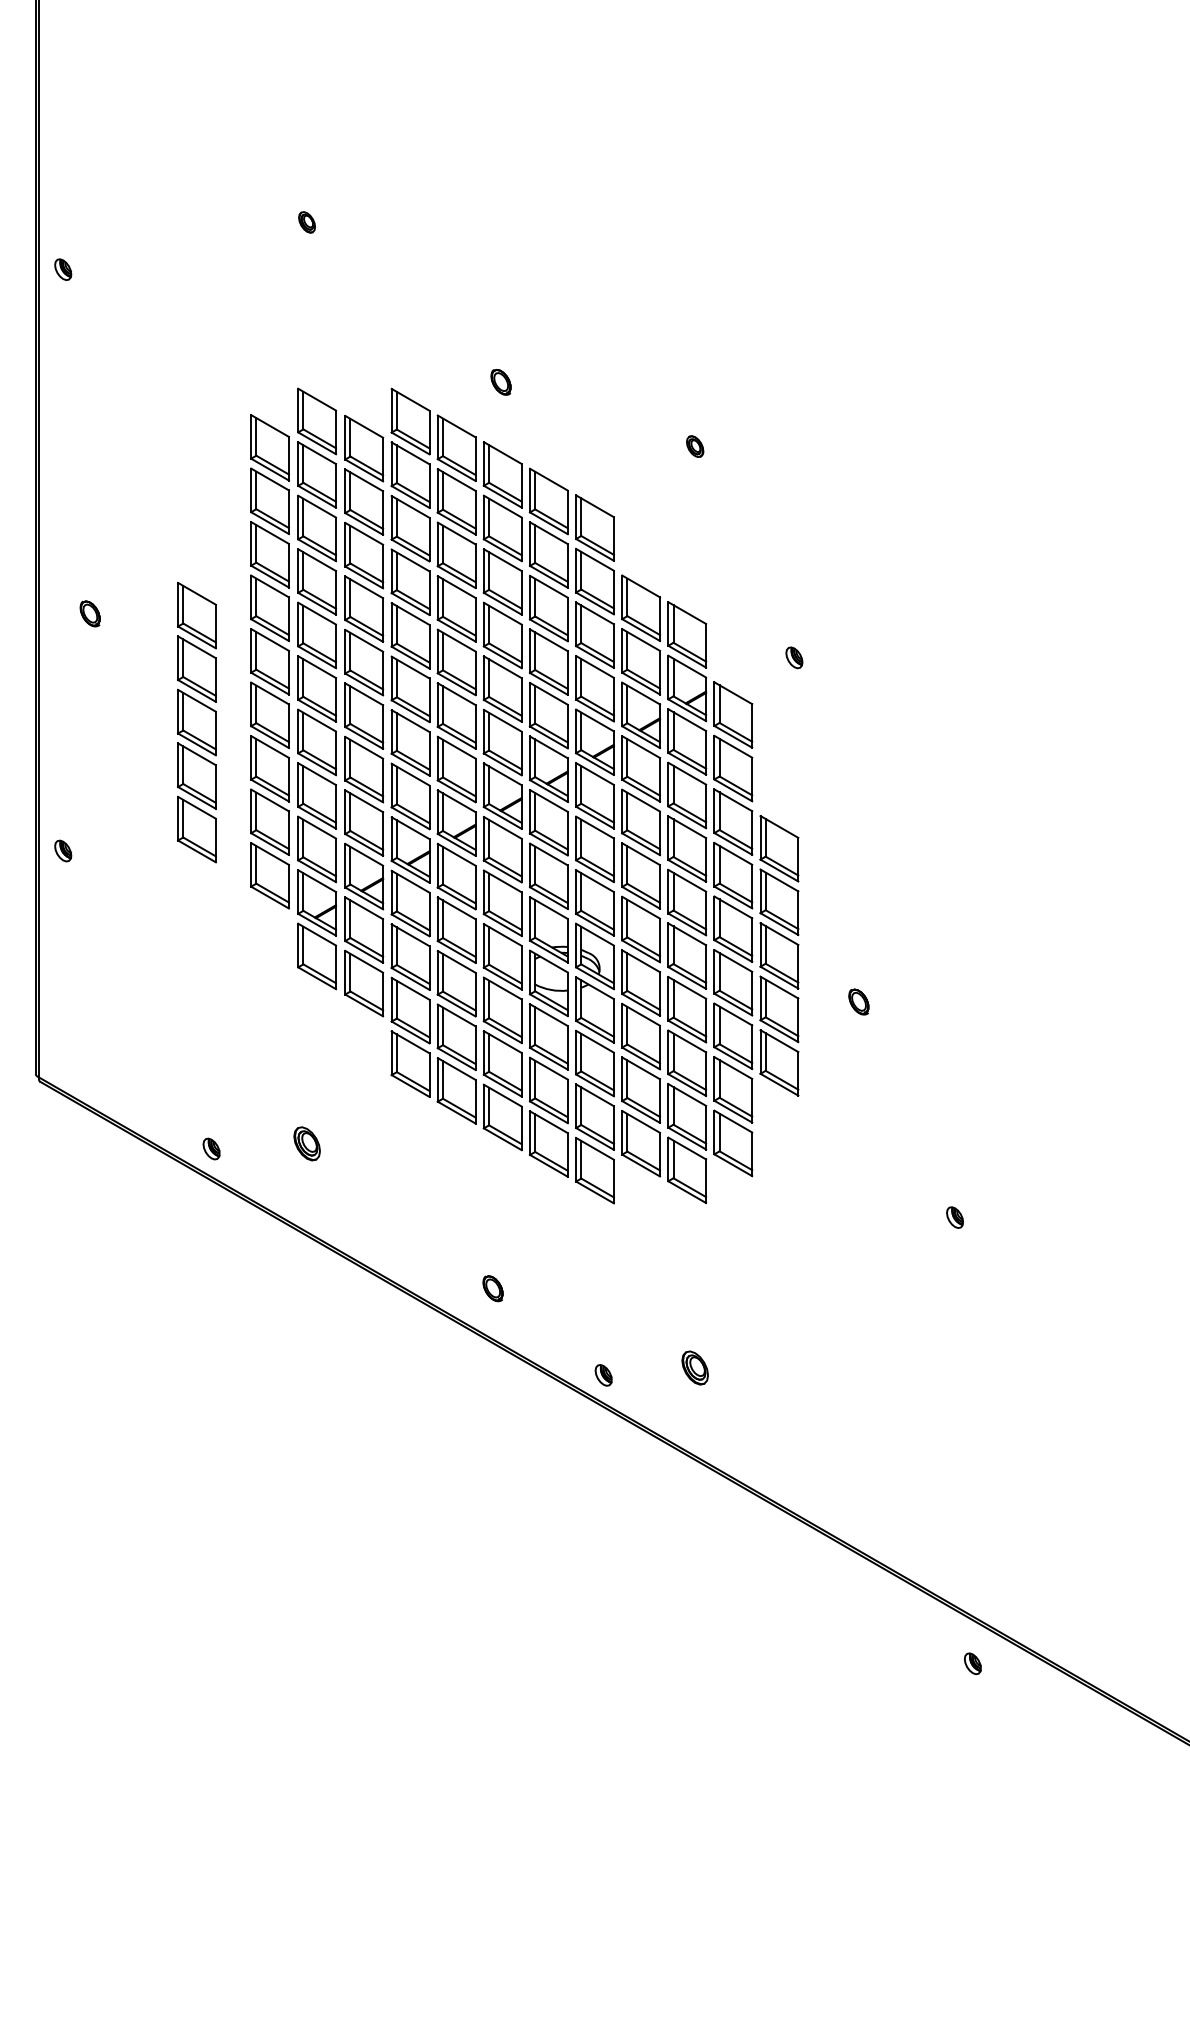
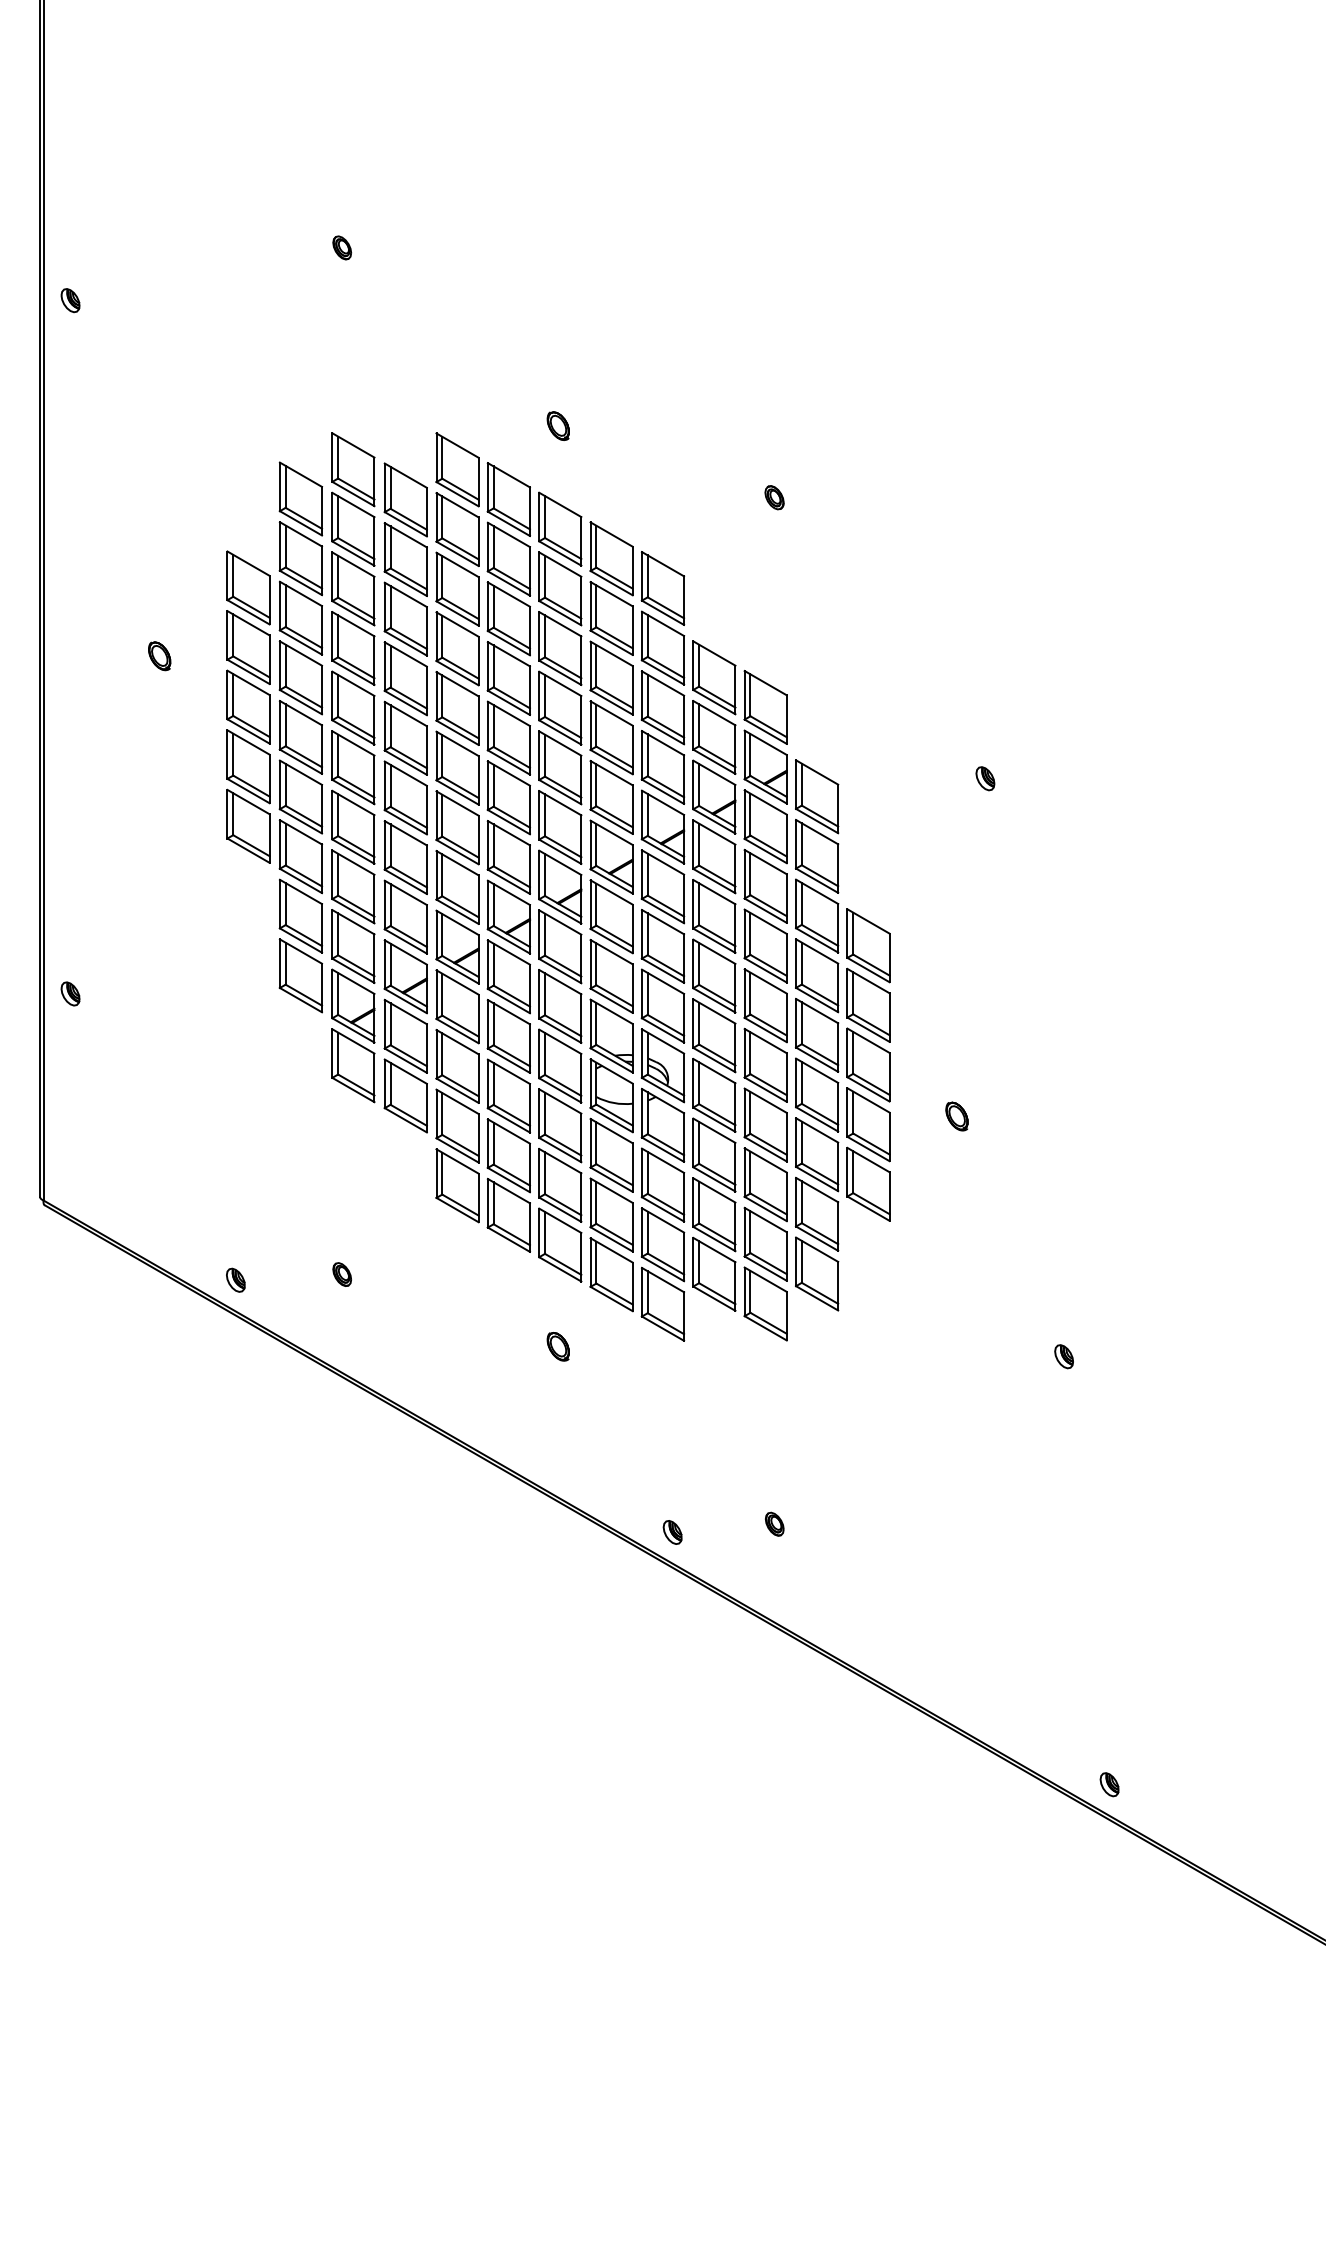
part: (89, 613) -> (158, 655), moved
part: (794, 657) -> (985, 778), moved
part: (196, 722) -> (247, 707), moved
part: (63, 850) -> (70, 993), moved
part: (306, 1143) -> (341, 1274), size x0.62
part: (492, 1288) -> (557, 1346), moved
part: (695, 1367) -> (774, 1523), size x0.62
part: (972, 1663) -> (1109, 1784), moved

